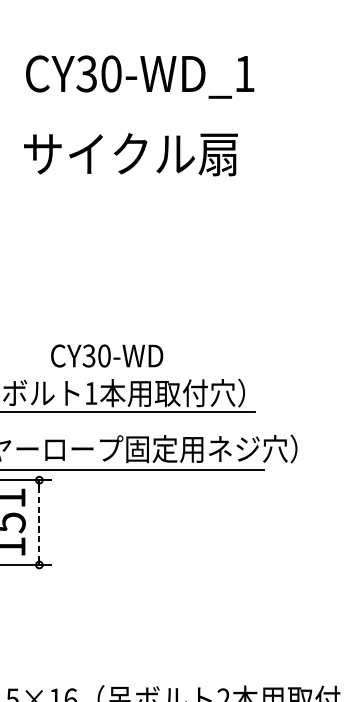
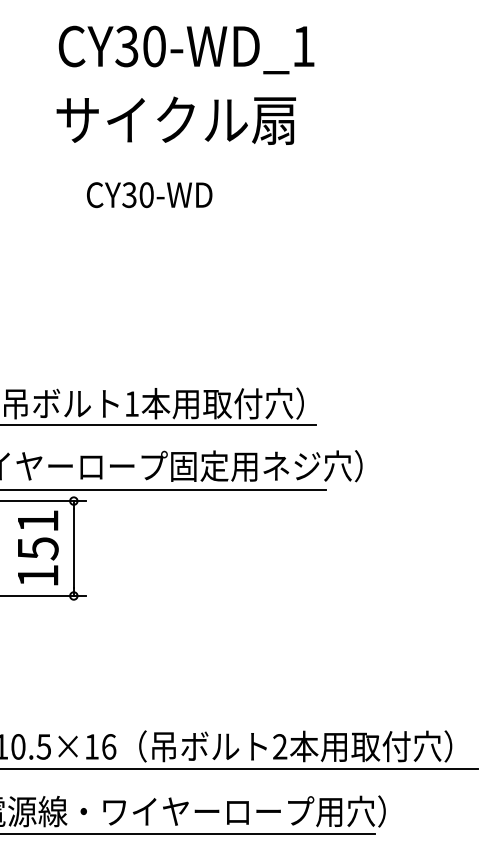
text: (130, 154) -> (175, 120), moved
text: (106, 356) -> (149, 195), moved
line: (39, 522) -> (73, 548), dashed -> solid

